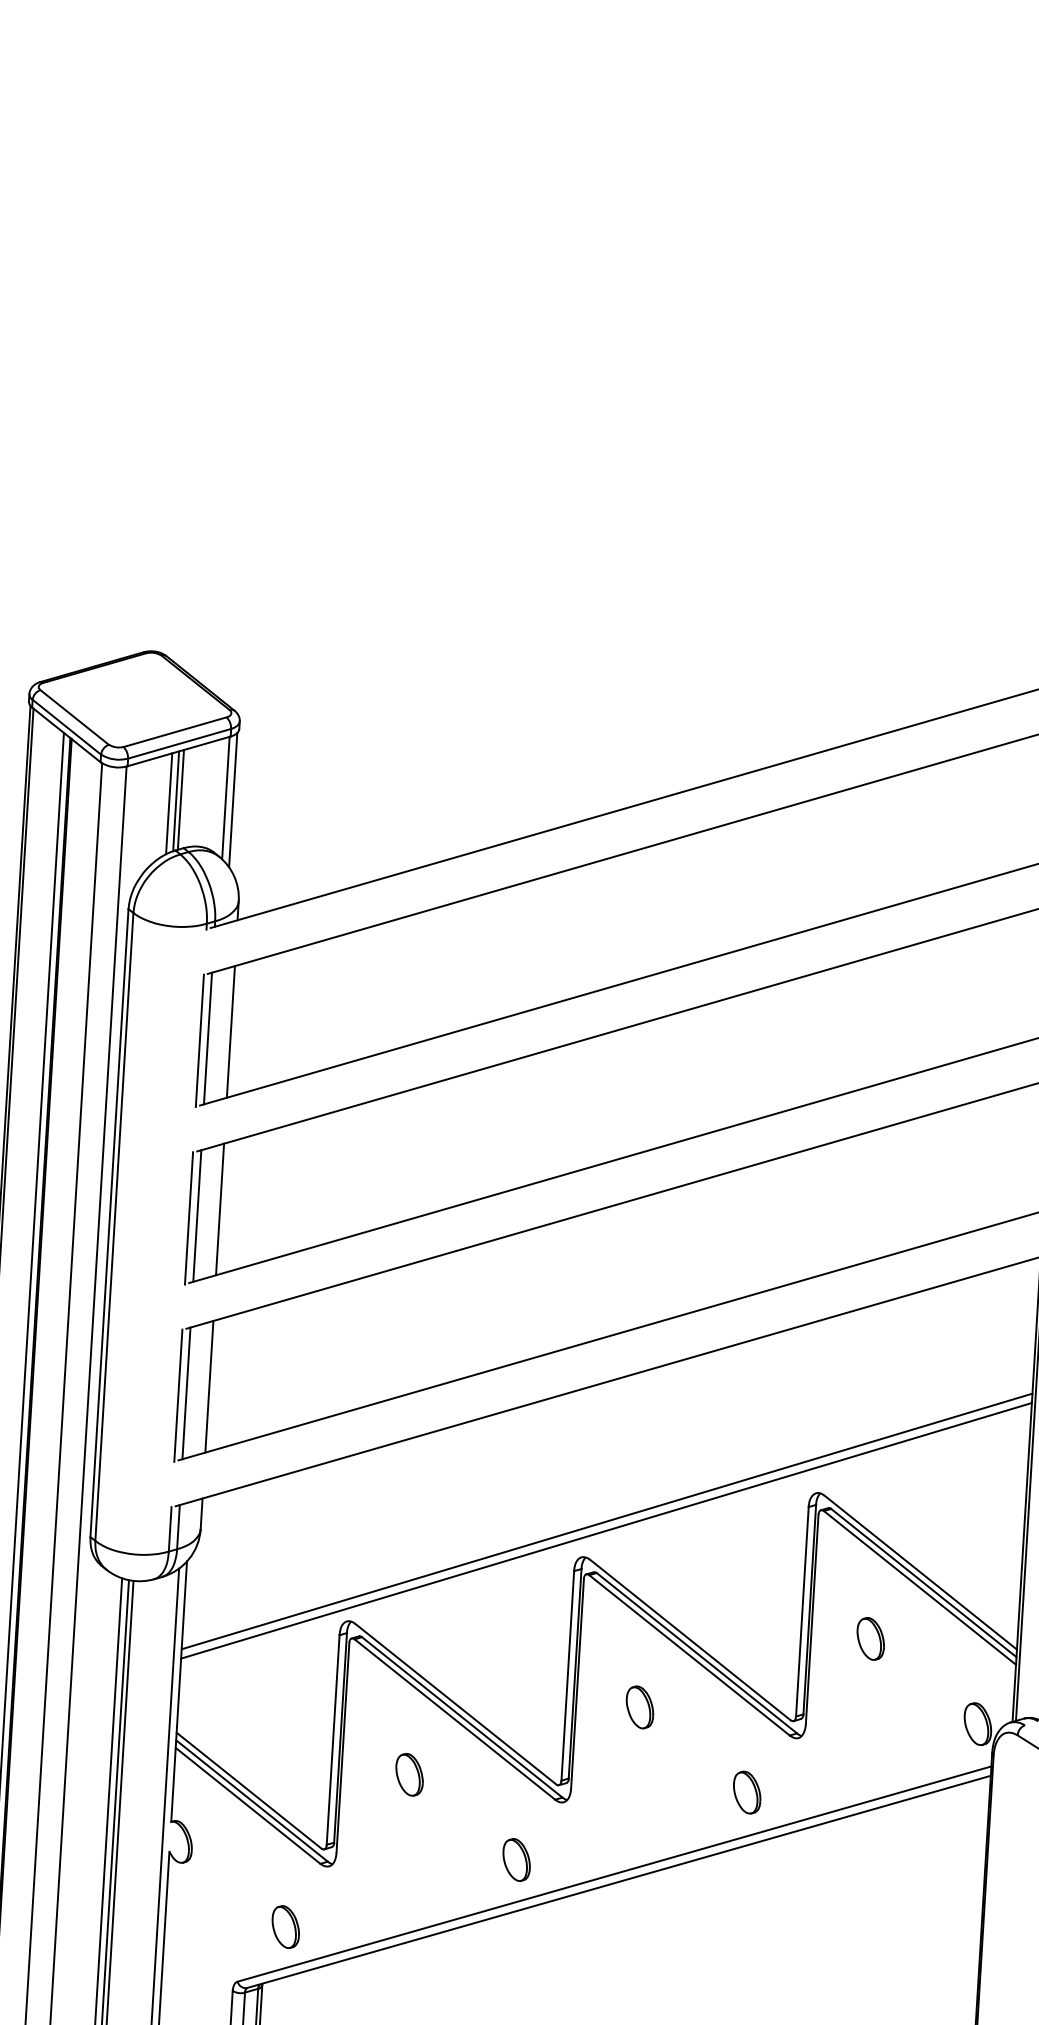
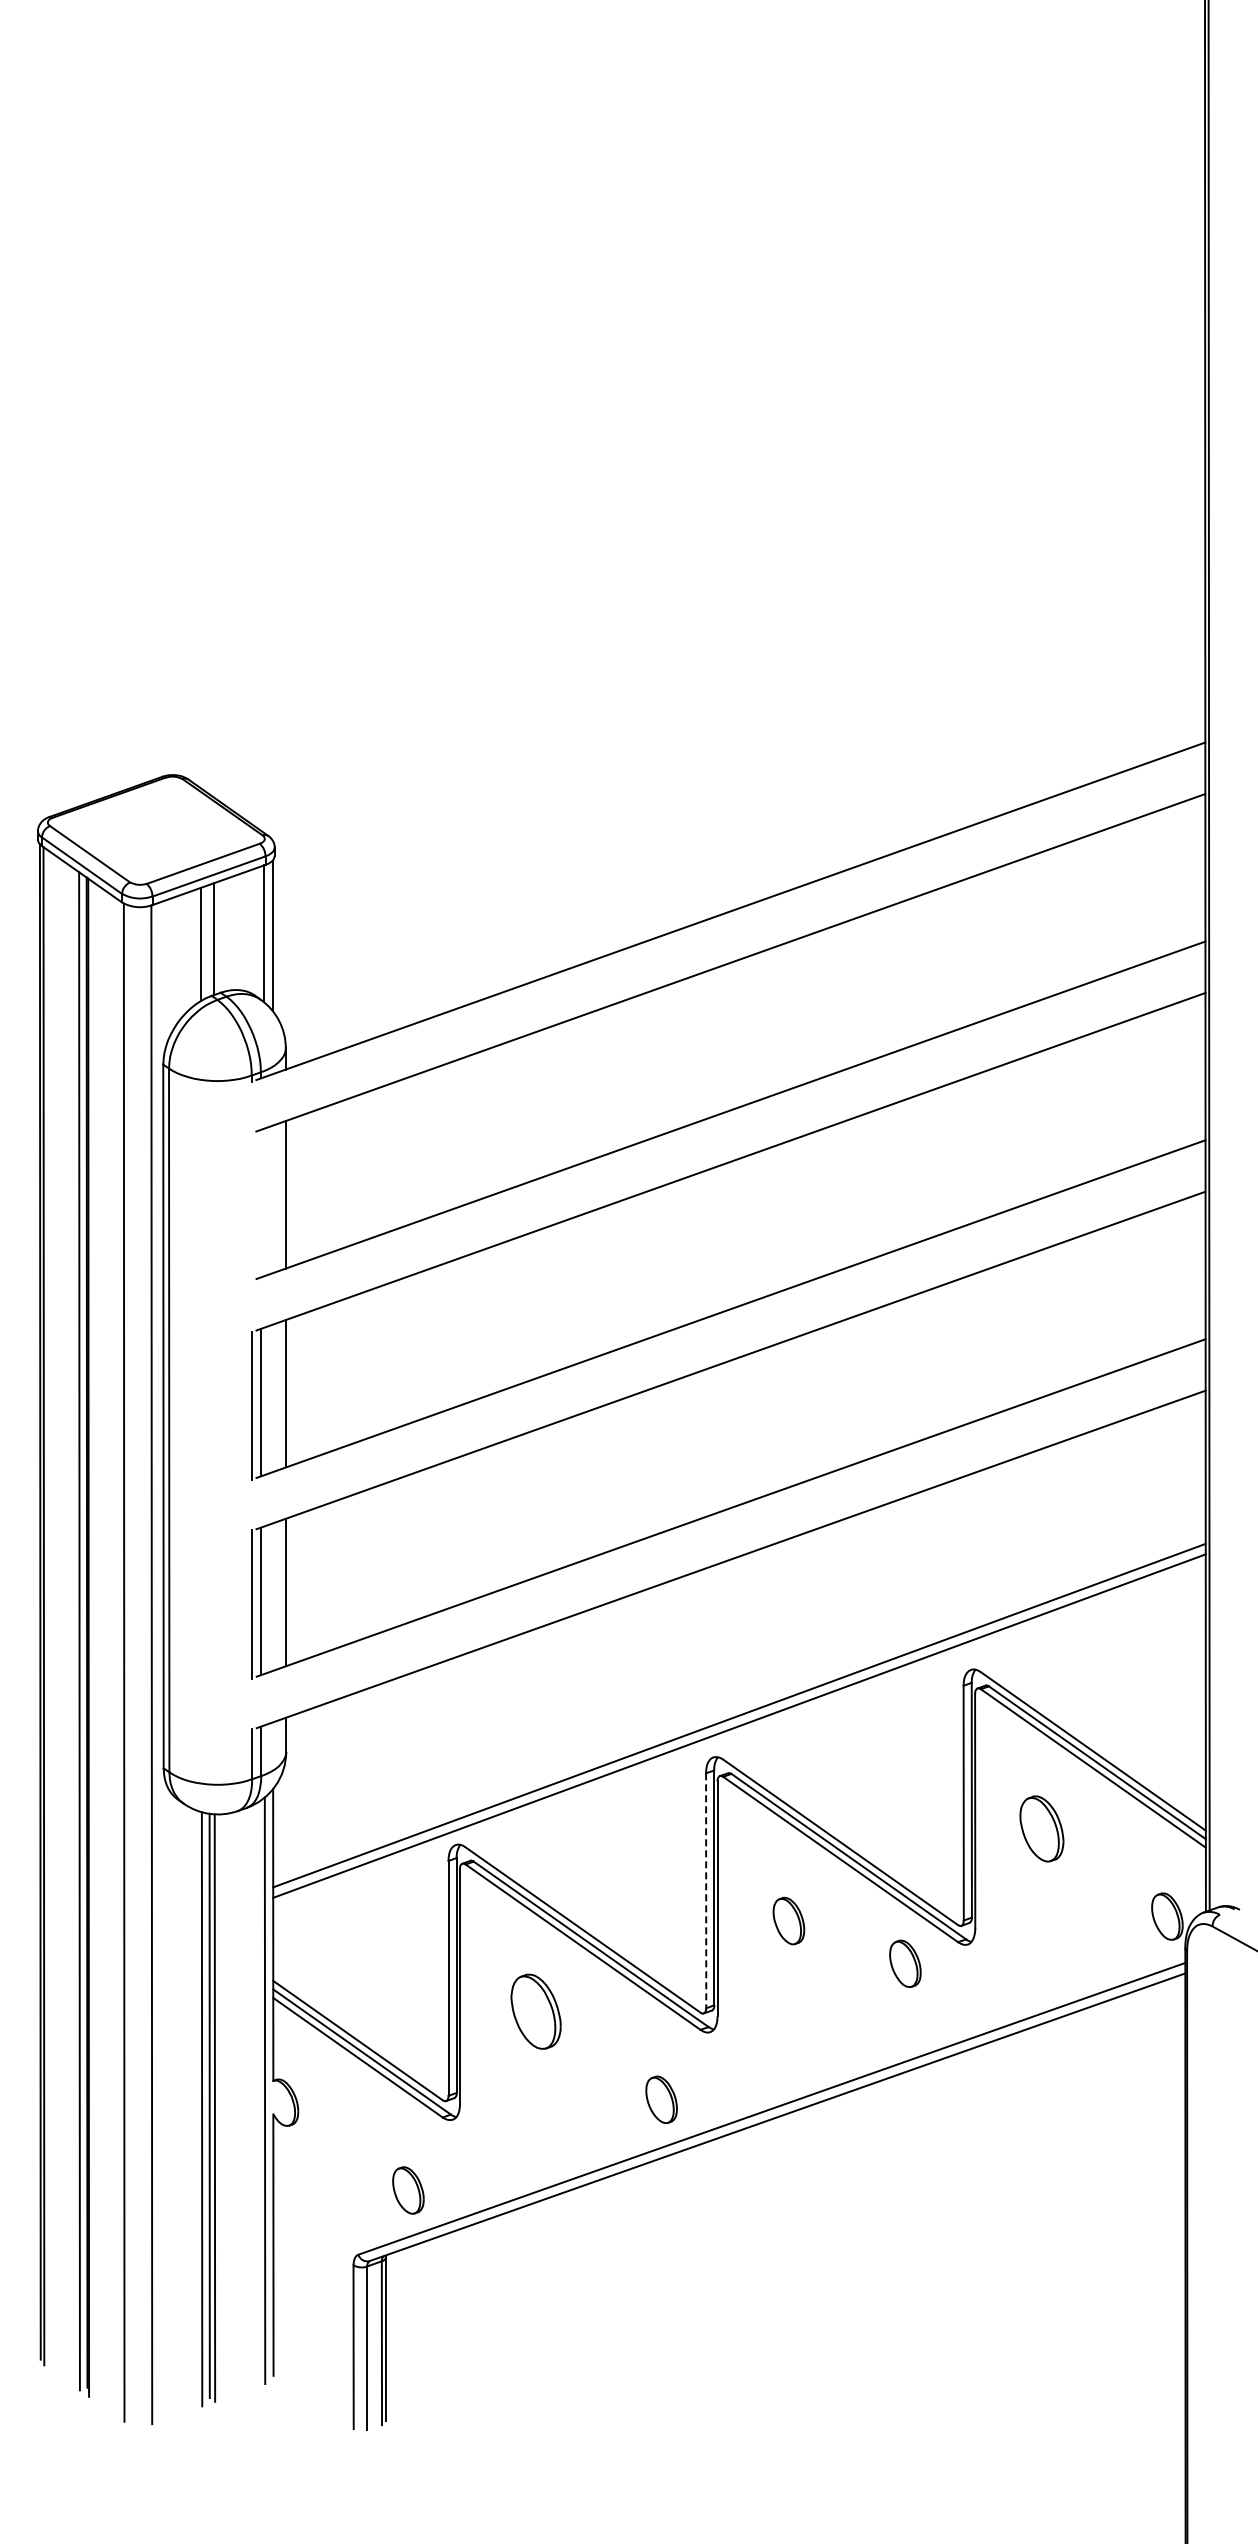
line: (176, 800) -> (209, 940), removed
line: (207, 1038) -> (260, 1203), removed
line: (199, 1040) -> (251, 1206), removed
part: (870, 1638) -> (1041, 1828), size x1.4
line: (568, 1676) -> (706, 1891), solid -> dashed
part: (409, 1775) -> (536, 2012), size x1.6
part: (747, 1792) -> (905, 1963), moved

